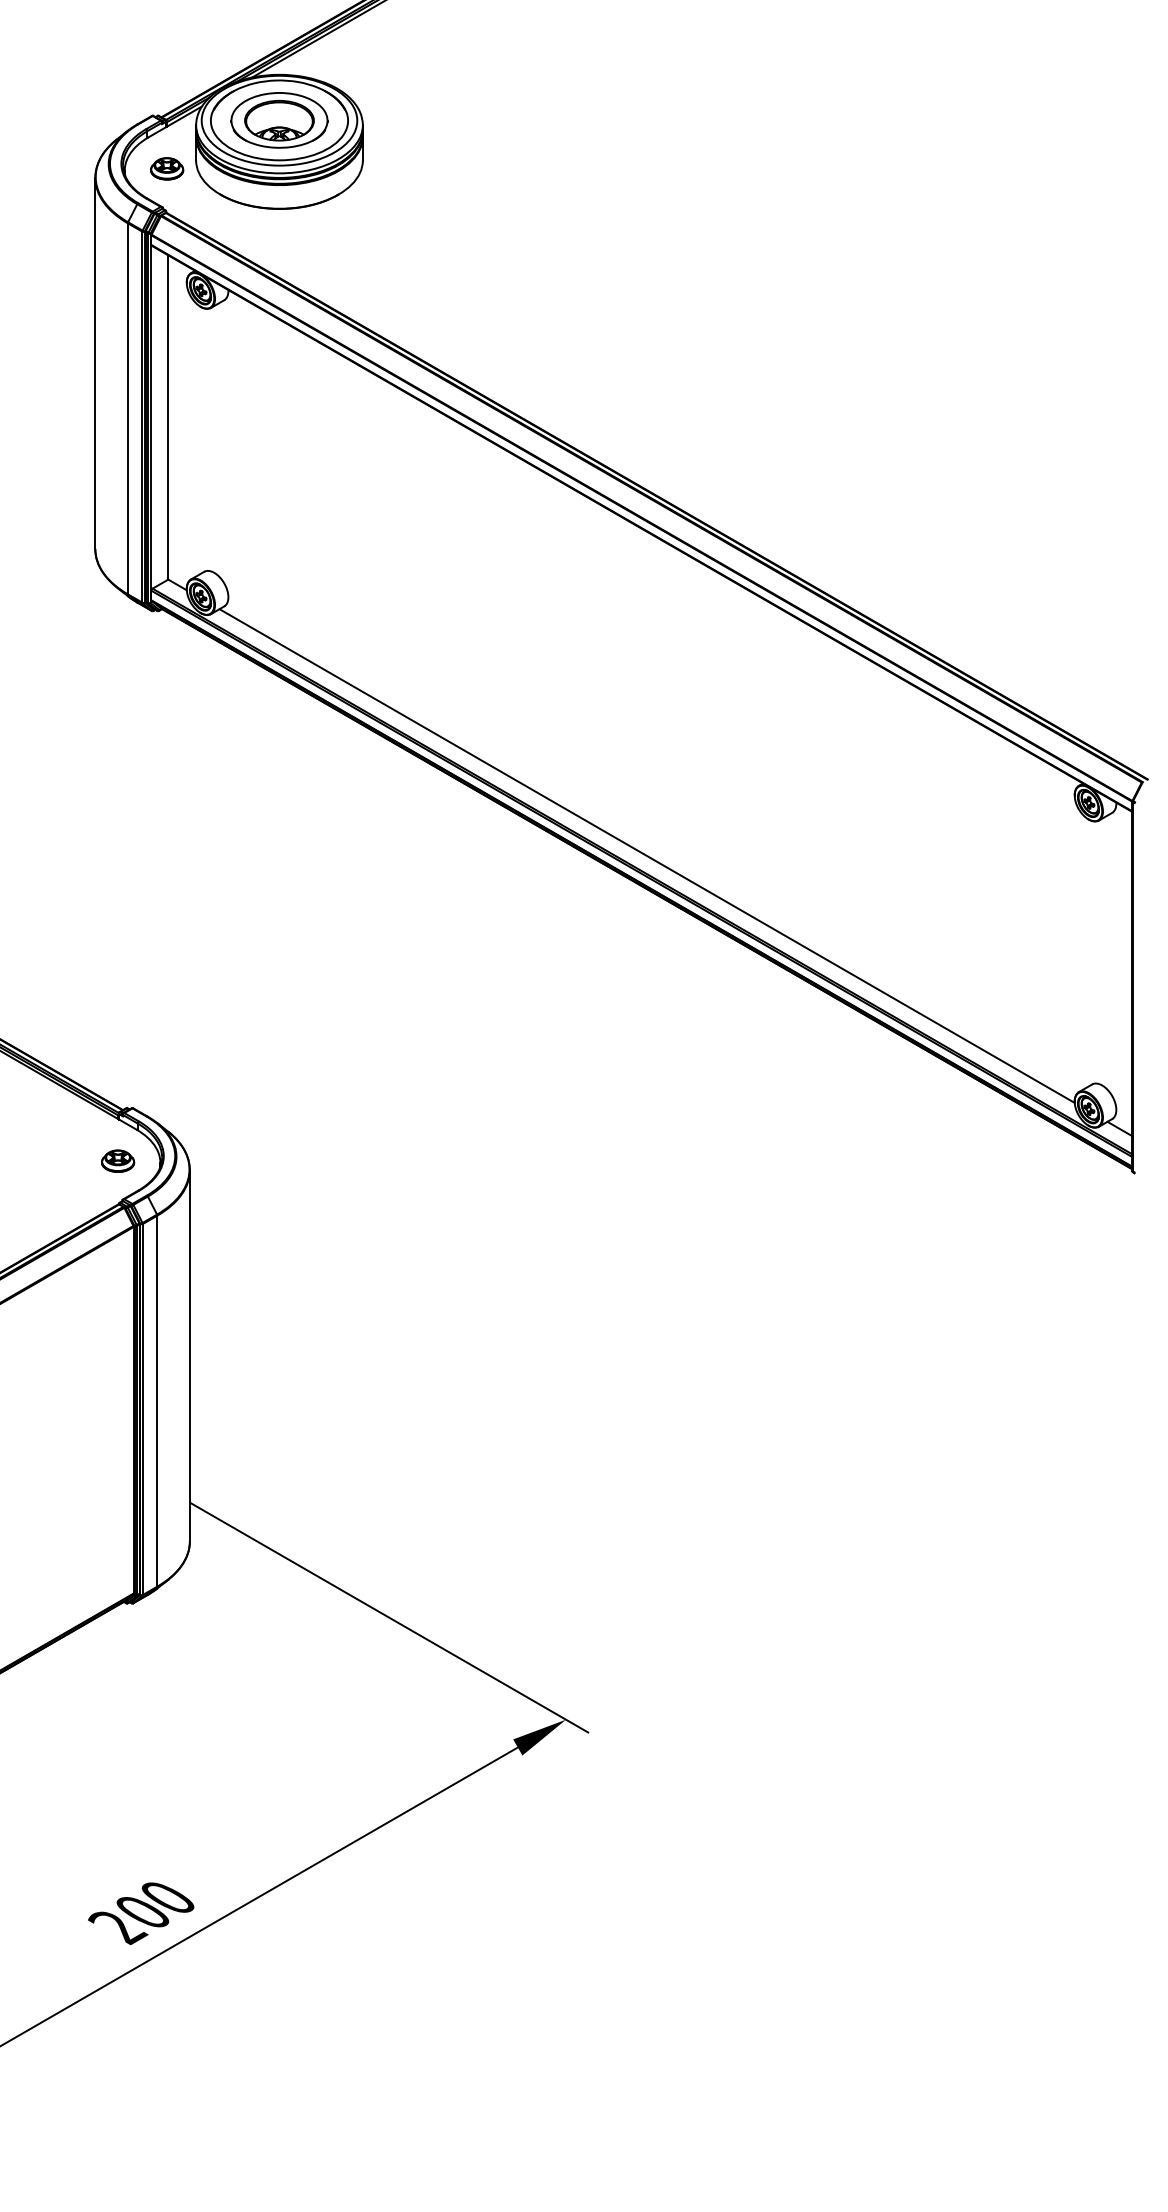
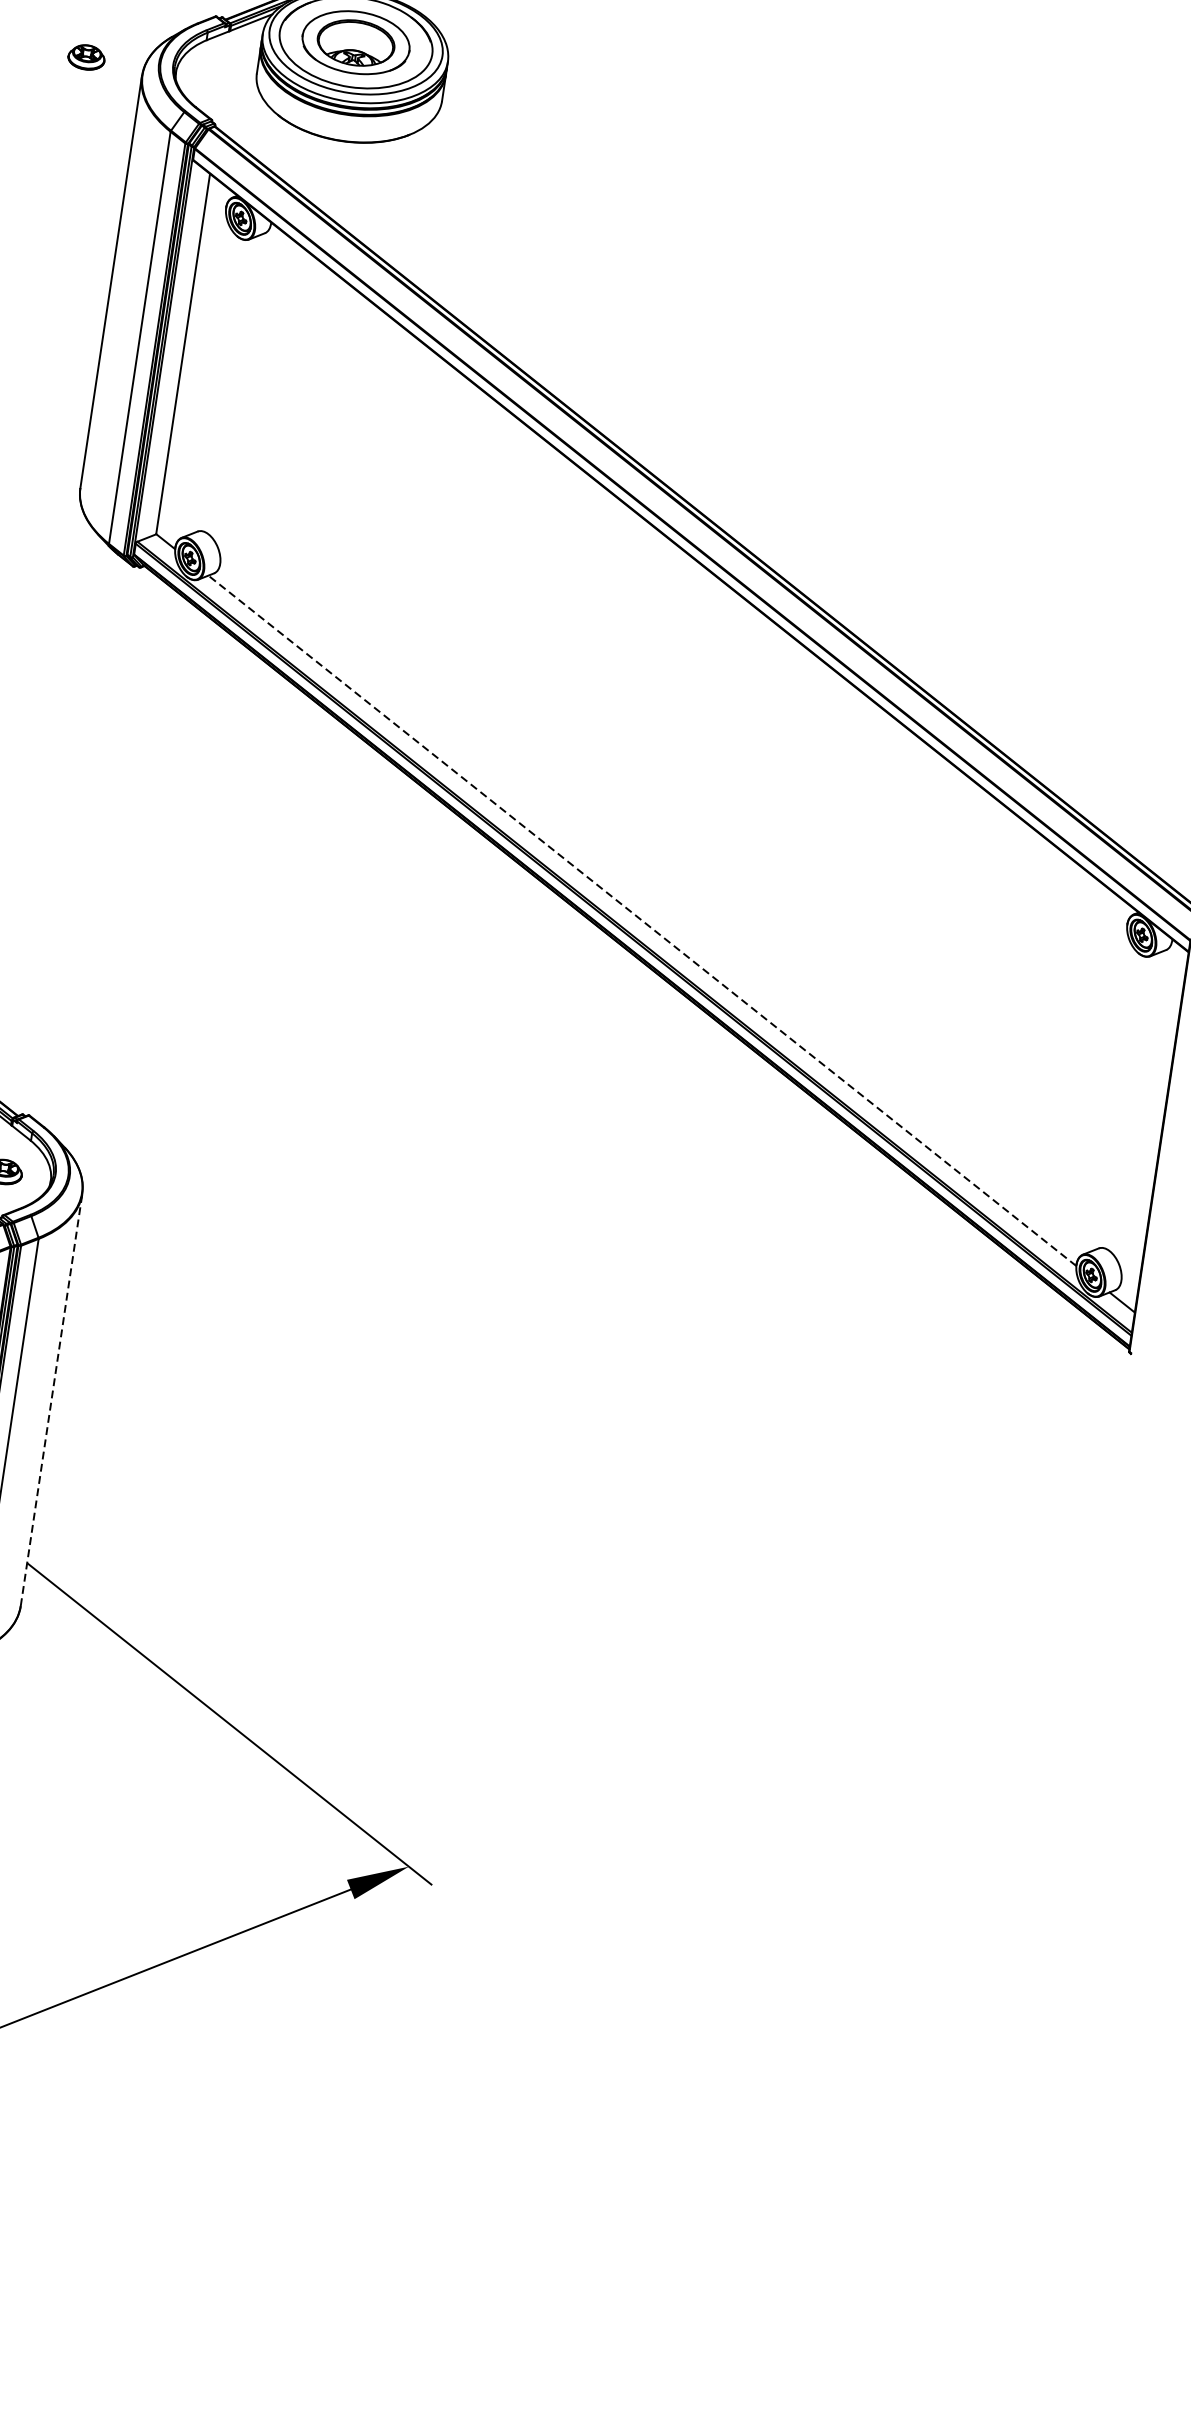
part: (167, 168) -> (87, 57), moved
line: (647, 856) -> (642, 921), solid -> dashed
line: (189, 1355) -> (51, 1399), solid -> dashed

